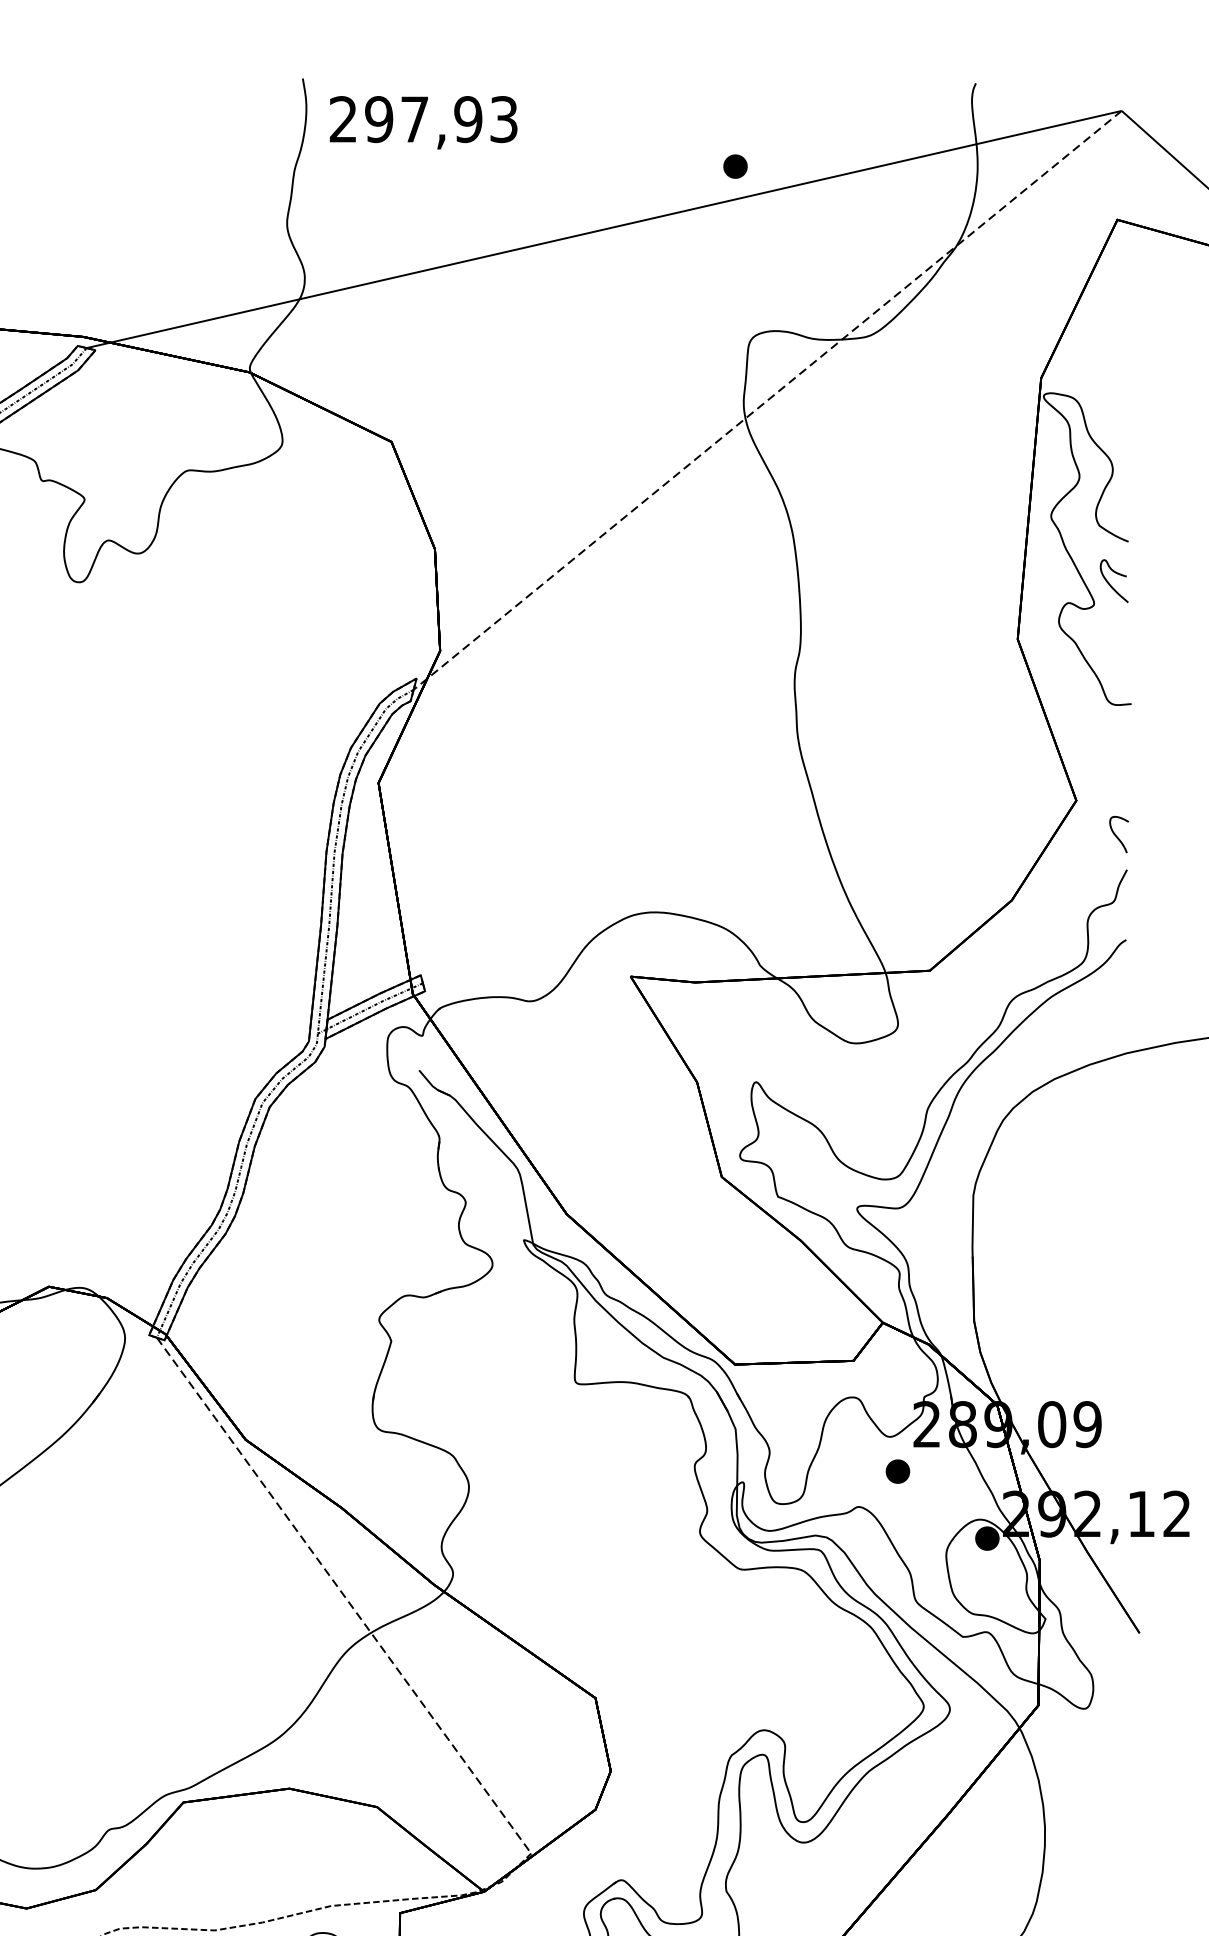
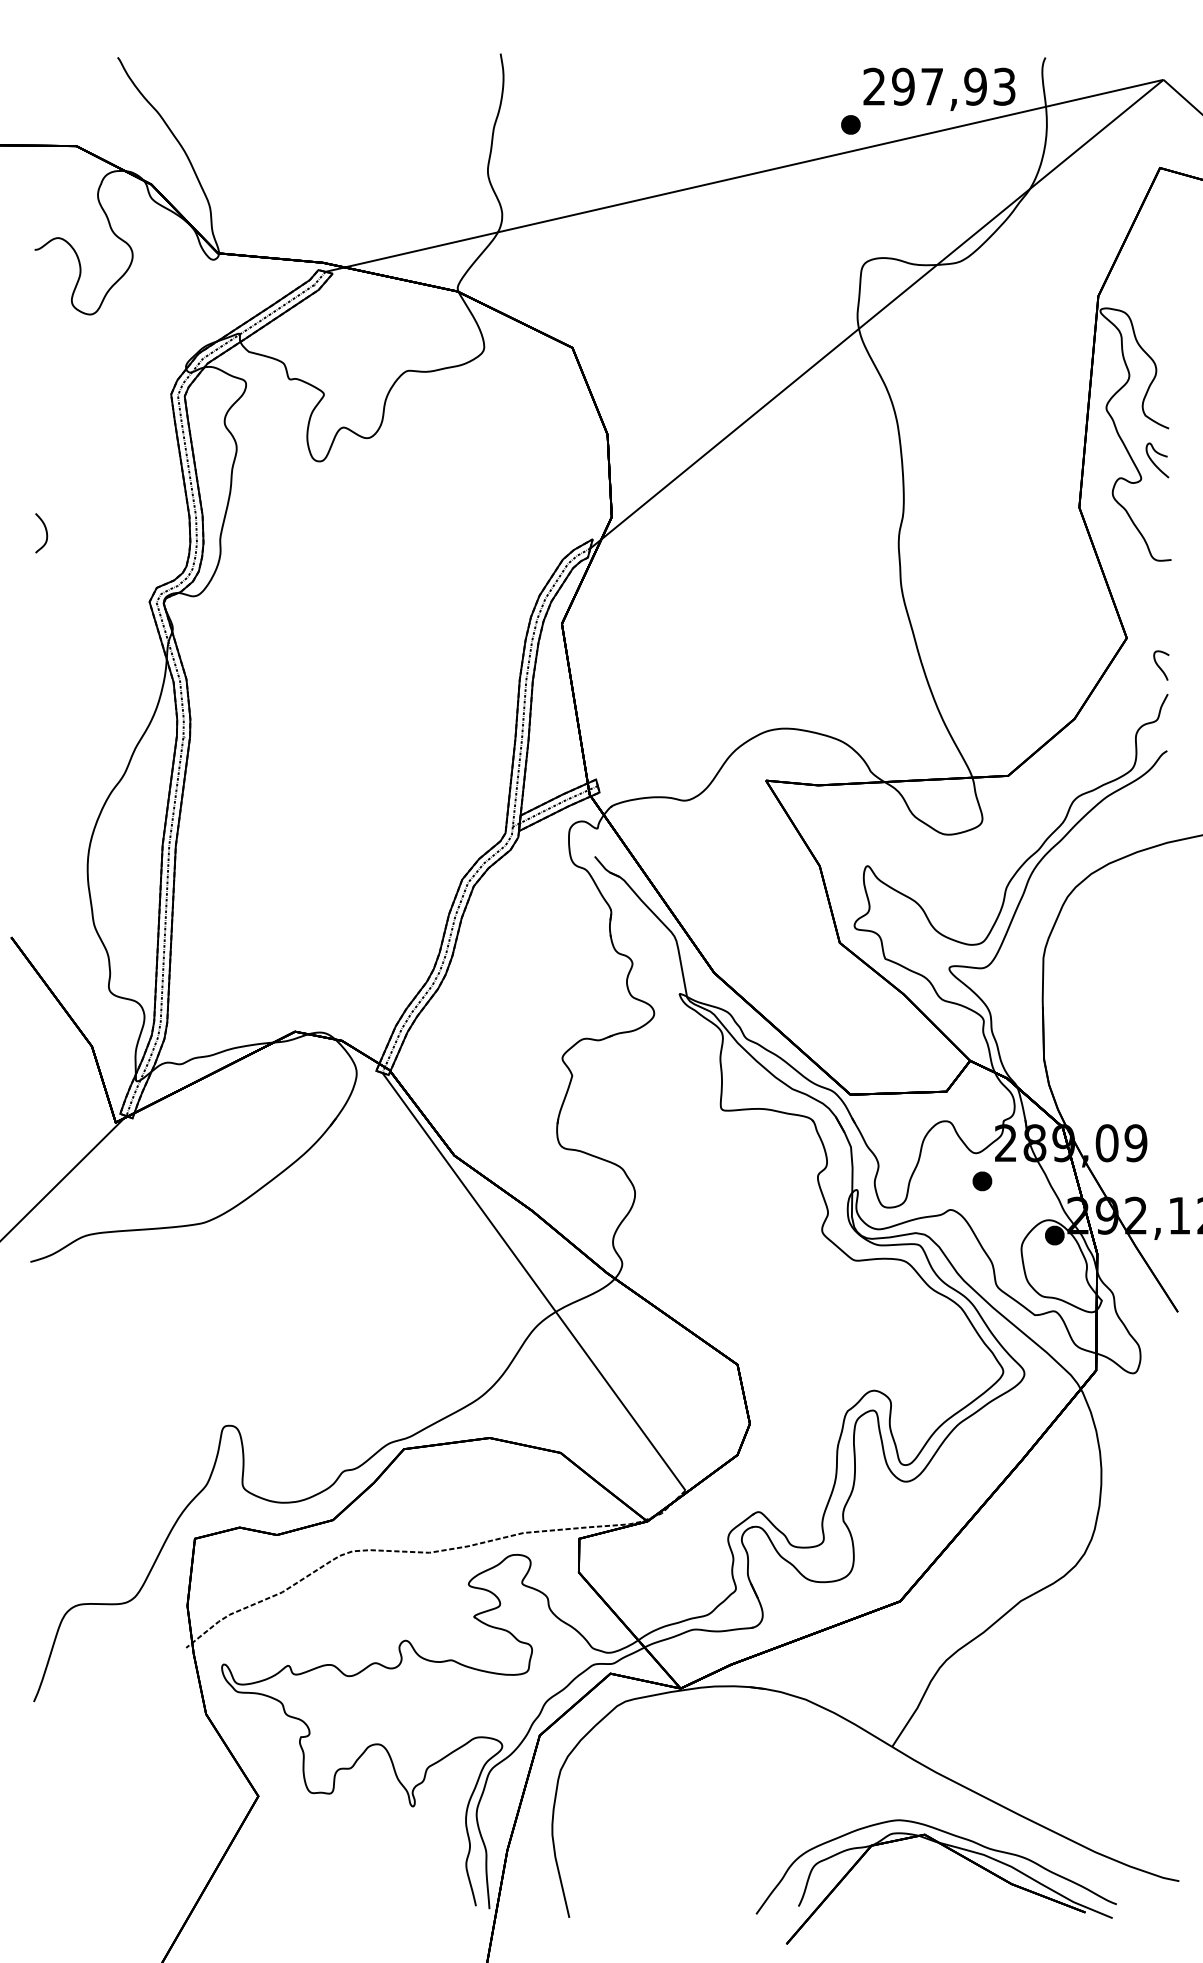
text: (423, 121) -> (939, 88), moved
line: (767, 400) -> (876, 314), dashed -> solid
line: (344, 1595) -> (534, 1281), dashed -> solid

